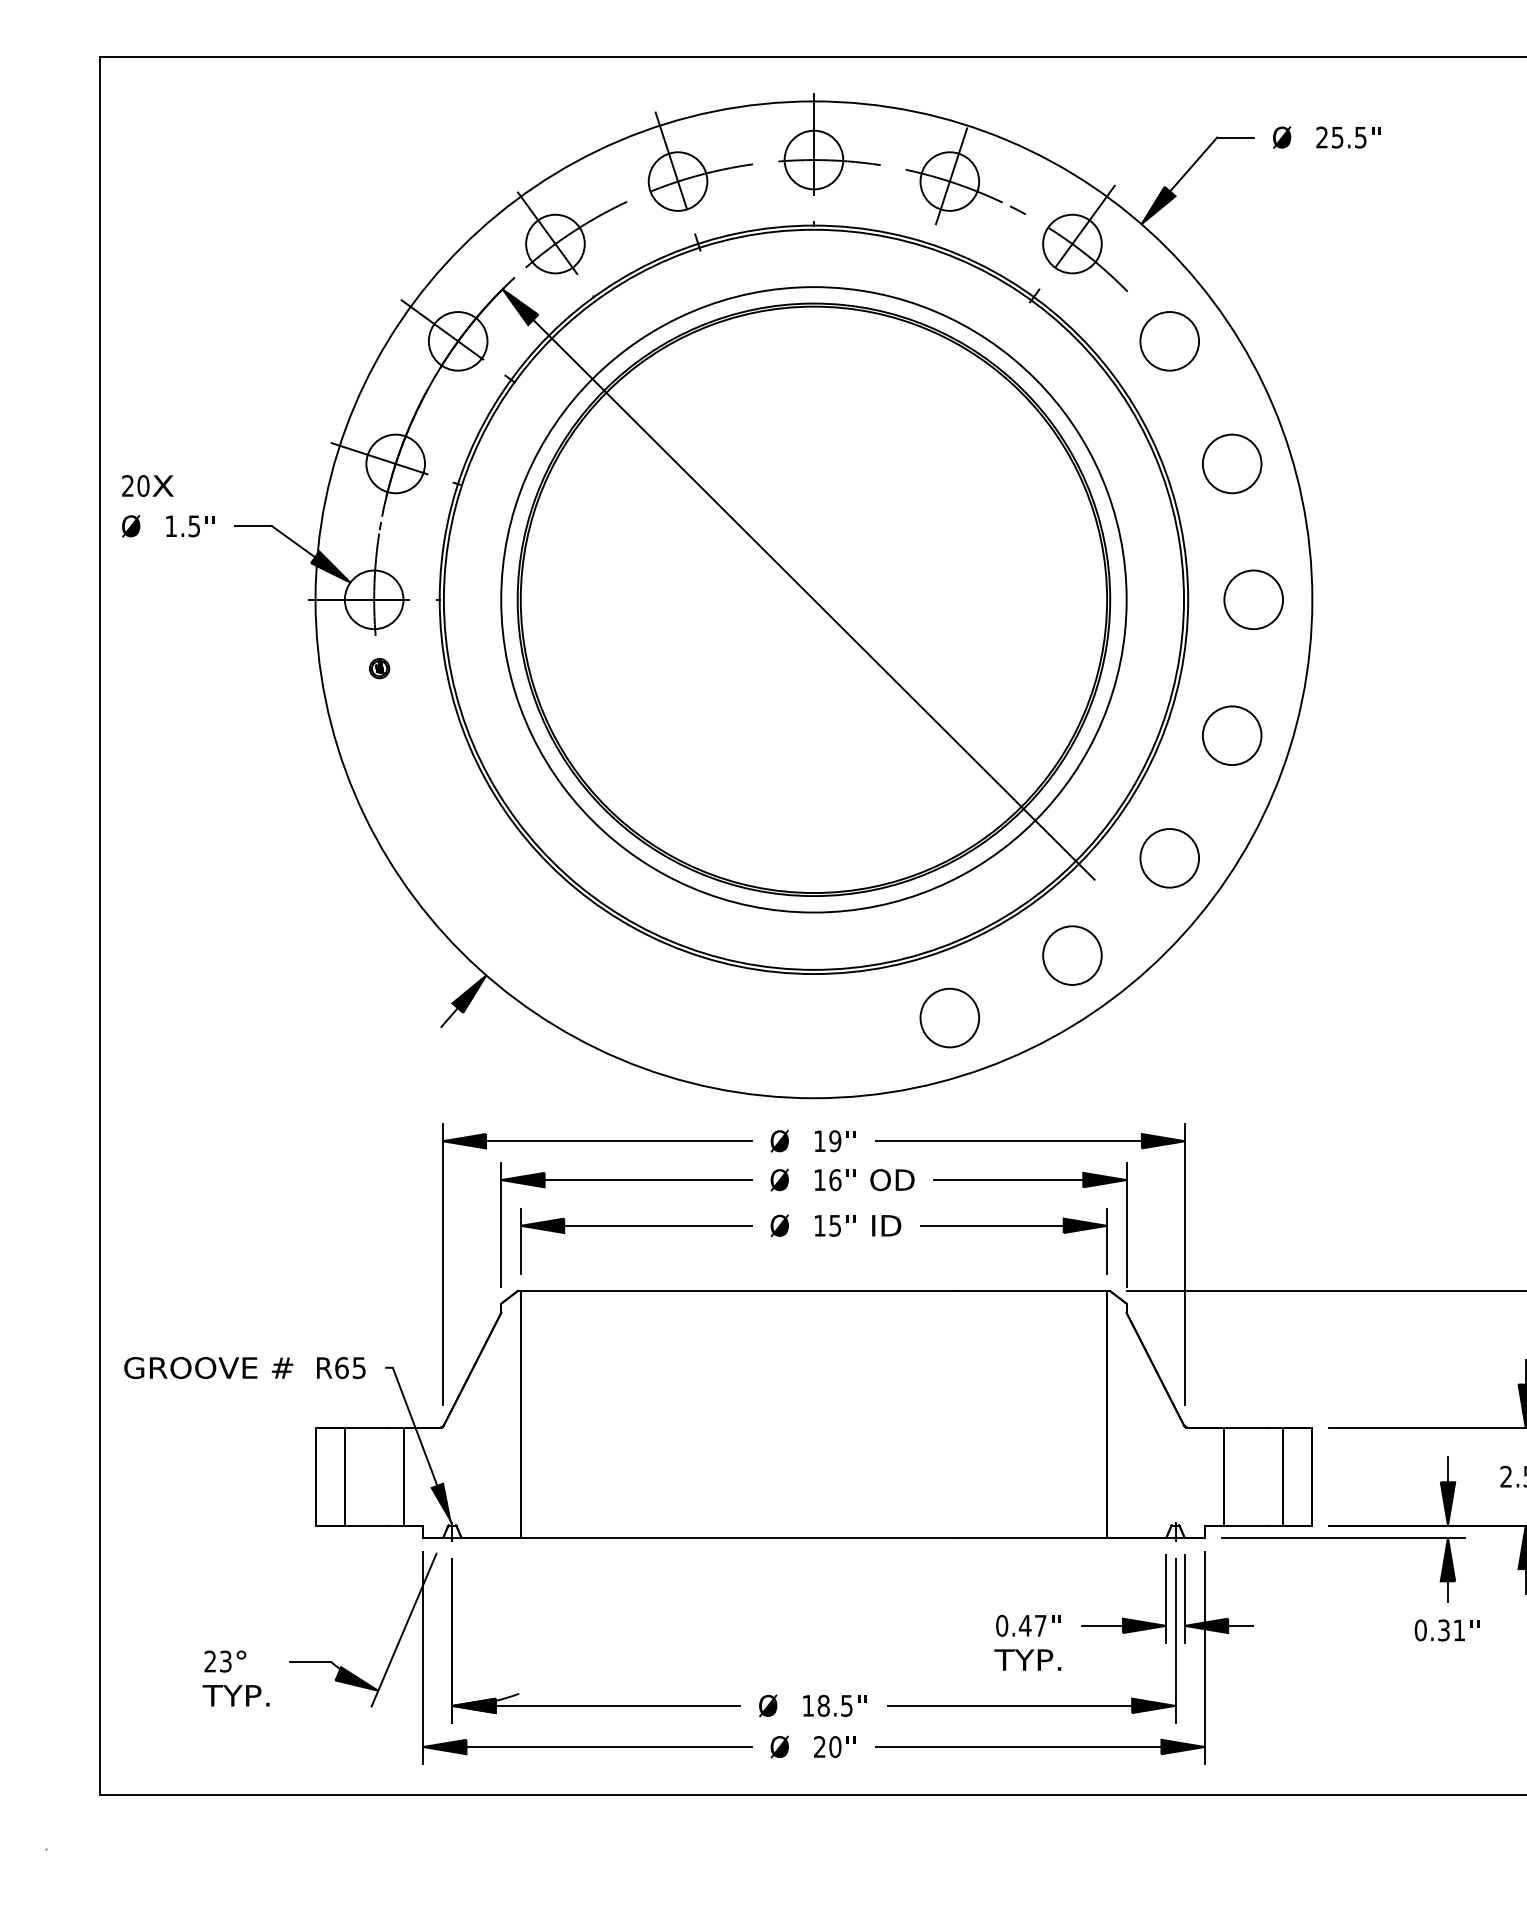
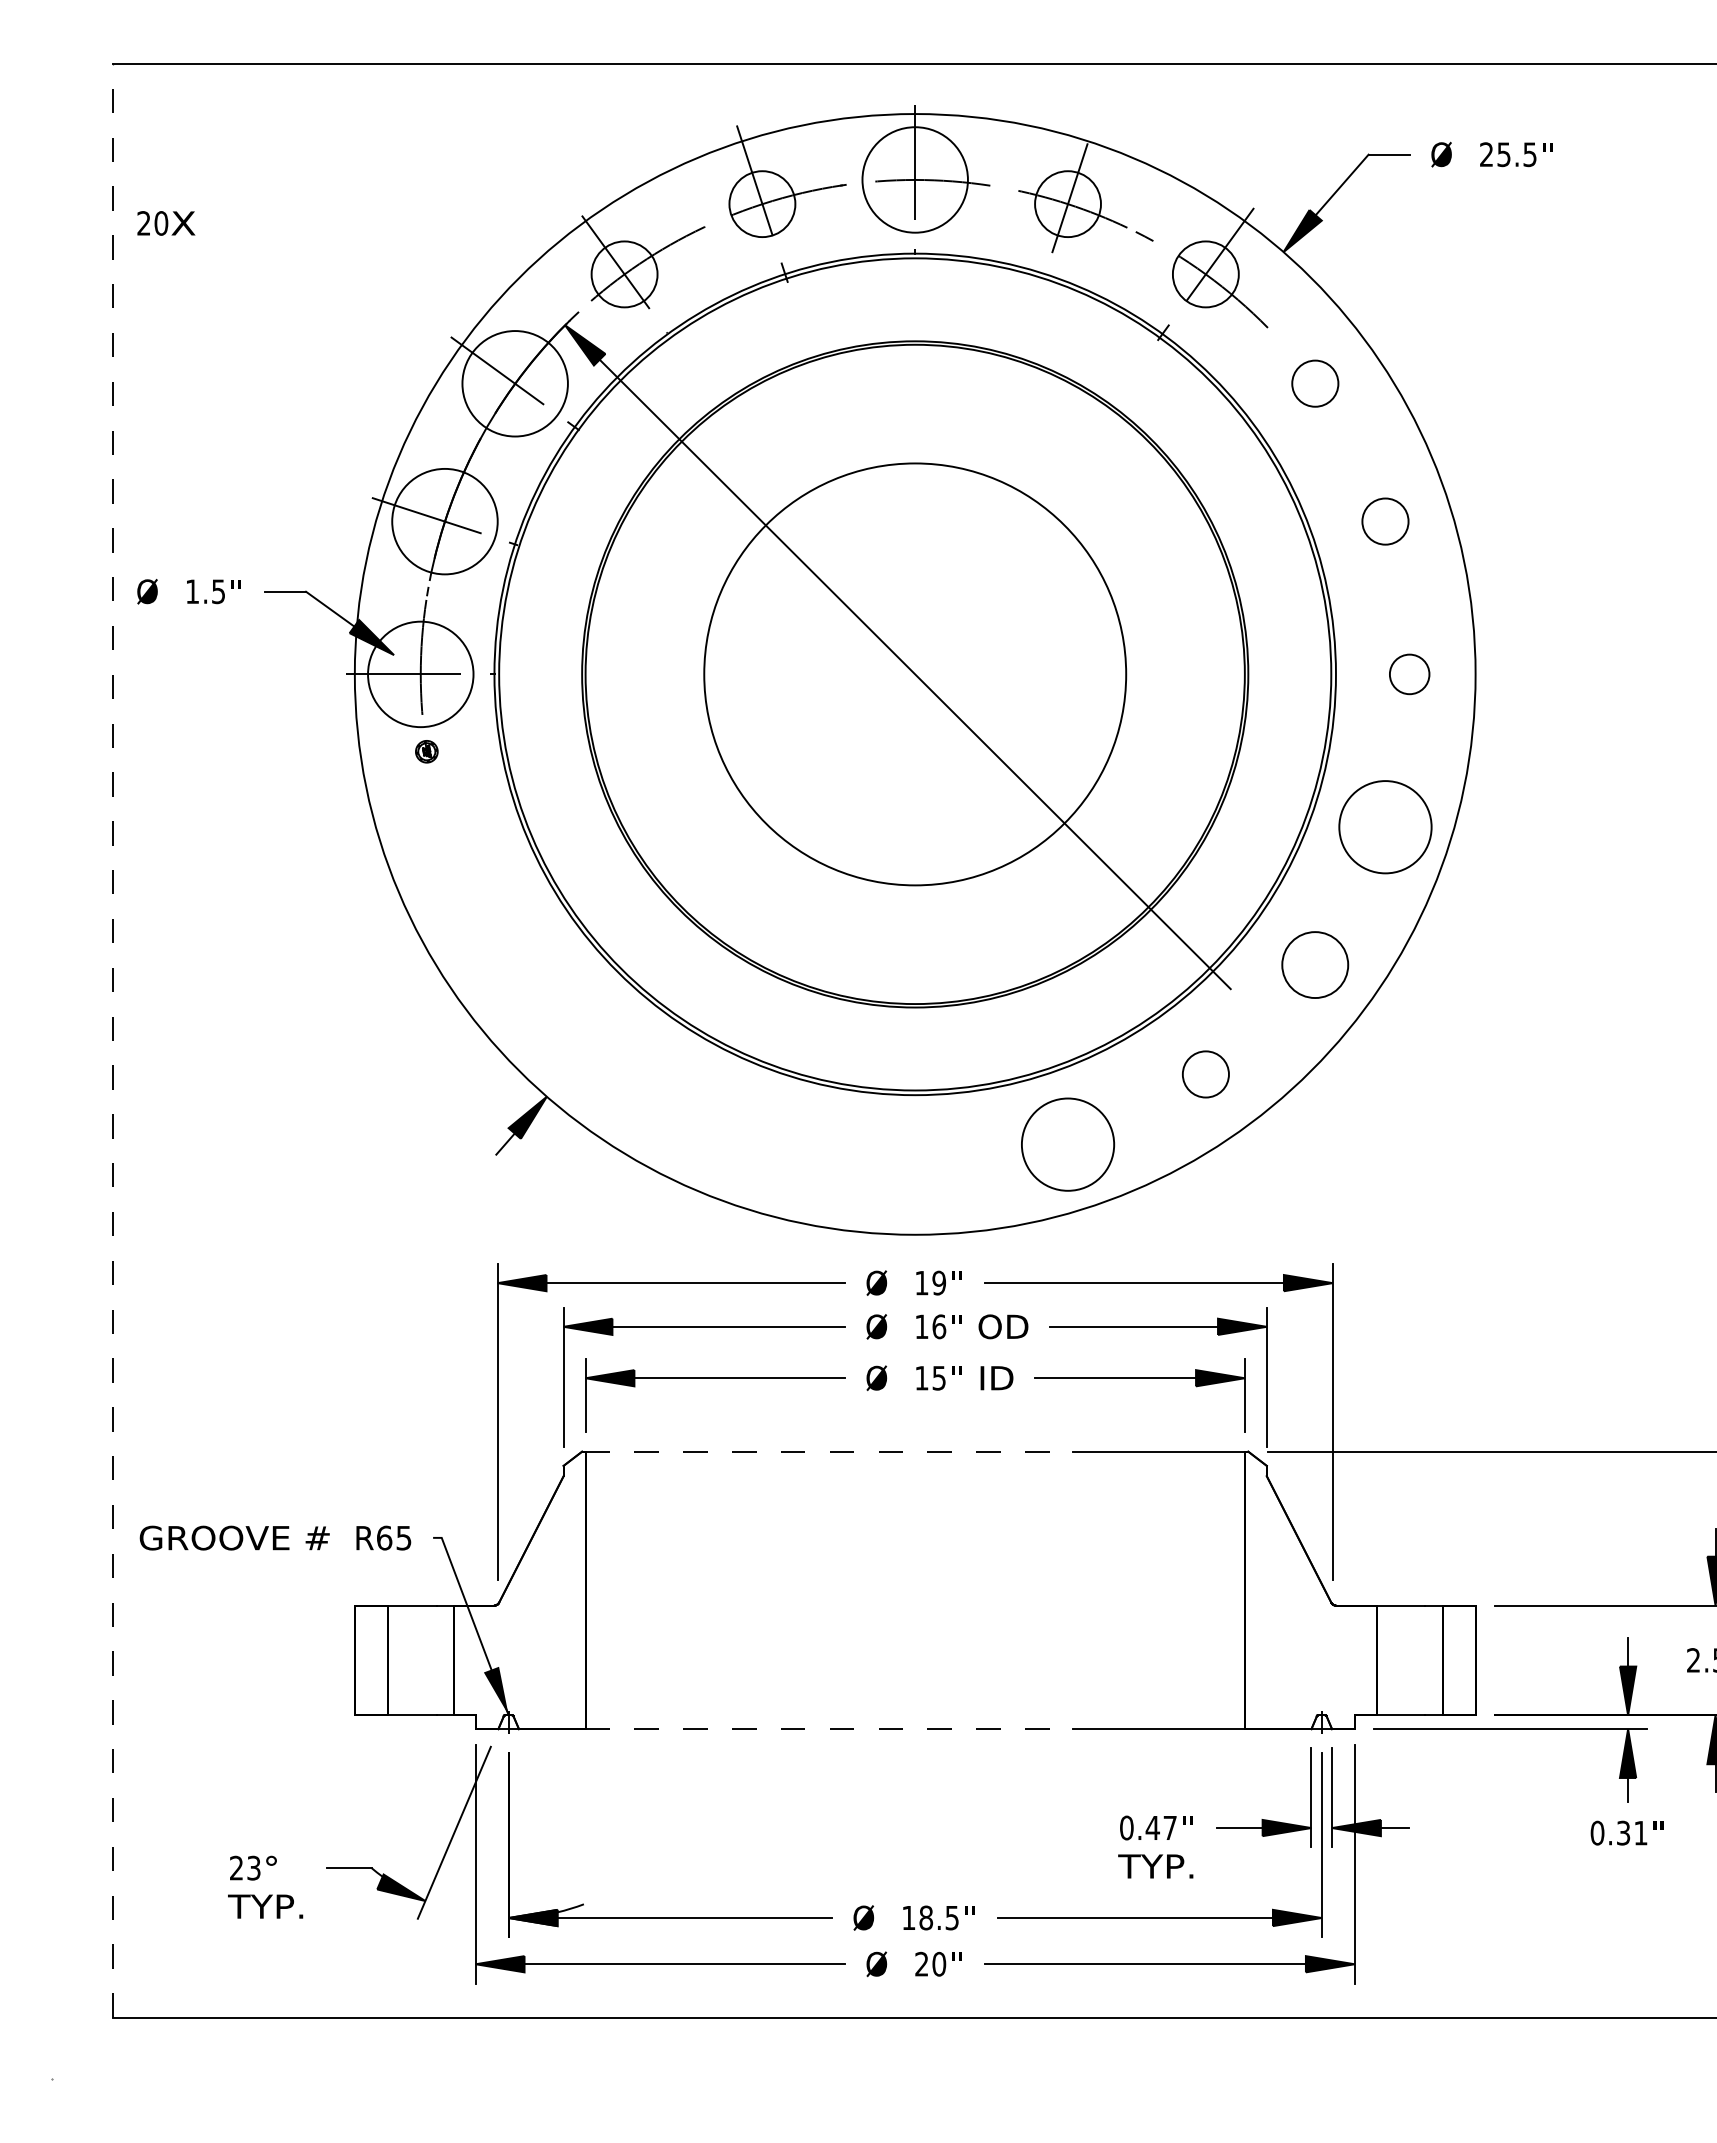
circle: (814, 159) -> (915, 179), size x1.6
circle: (458, 341) -> (515, 383), size x1.6
circle: (1169, 341) -> (1315, 383), size x0.7
circle: (395, 463) -> (444, 521), size x1.6
circle: (1232, 463) -> (1385, 521), size x0.7
text: (148, 486) -> (166, 223), moved
circle: (373, 599) -> (420, 674), size x1.6
circle: (813, 599) -> (914, 674), size x0.6
circle: (1253, 599) -> (1409, 674), size x0.6
circle: (1232, 735) -> (1385, 827), size x1.4
line: (100, 925) -> (112, 1040), solid -> dashed
circle: (1072, 955) -> (1205, 1074), size x0.7
circle: (949, 1017) -> (1067, 1144), size x1.4
line: (737, 1290) -> (829, 1451), solid -> dashed
line: (737, 1538) -> (829, 1729), solid -> dashed

